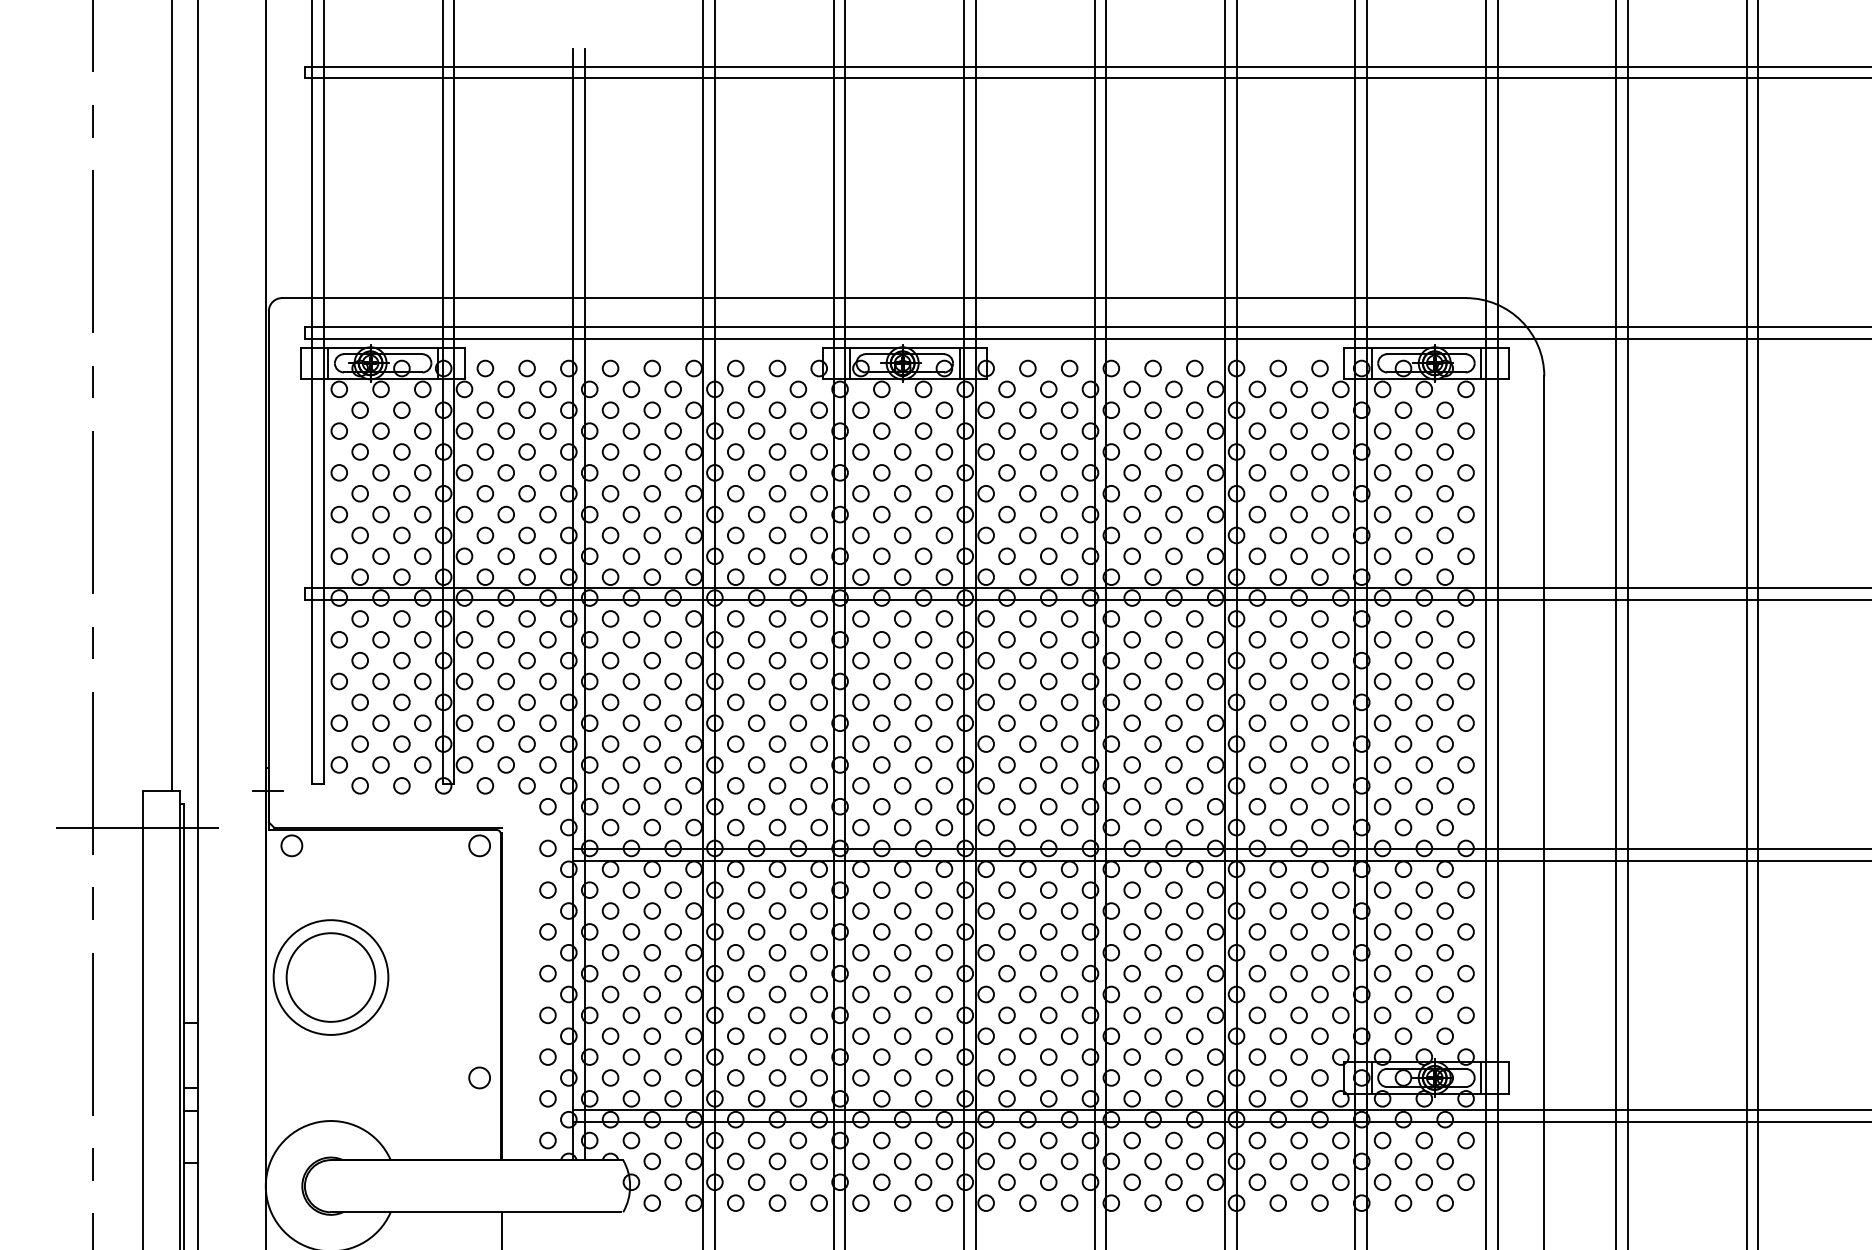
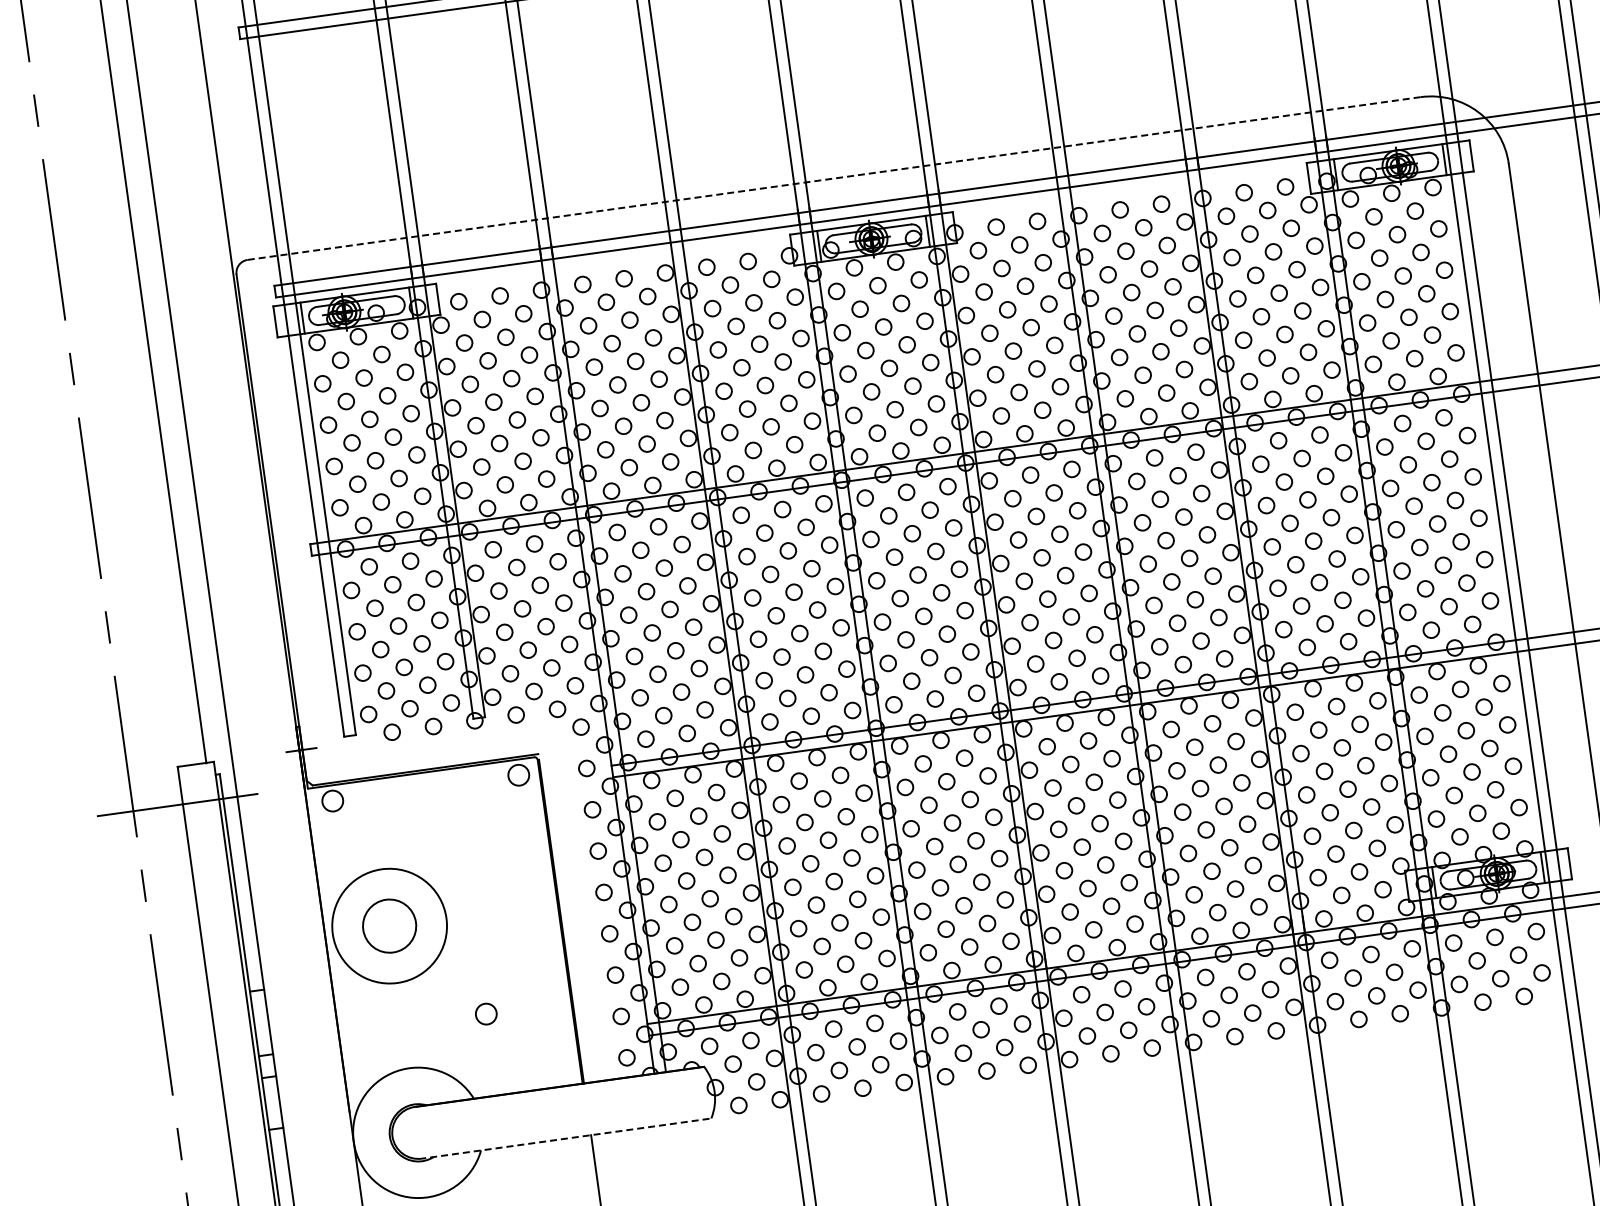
line: (873, 298) -> (833, 178), solid -> dashed
circle: (330, 977) -> (389, 926), size x0.6
circle: (479, 1077) -> (486, 1013), moved
line: (475, 1212) -> (565, 1139), solid -> dashed

